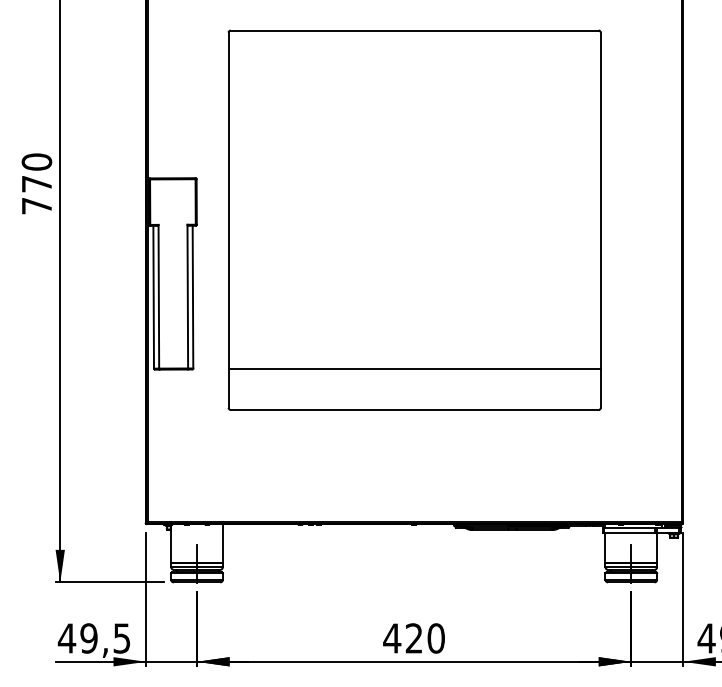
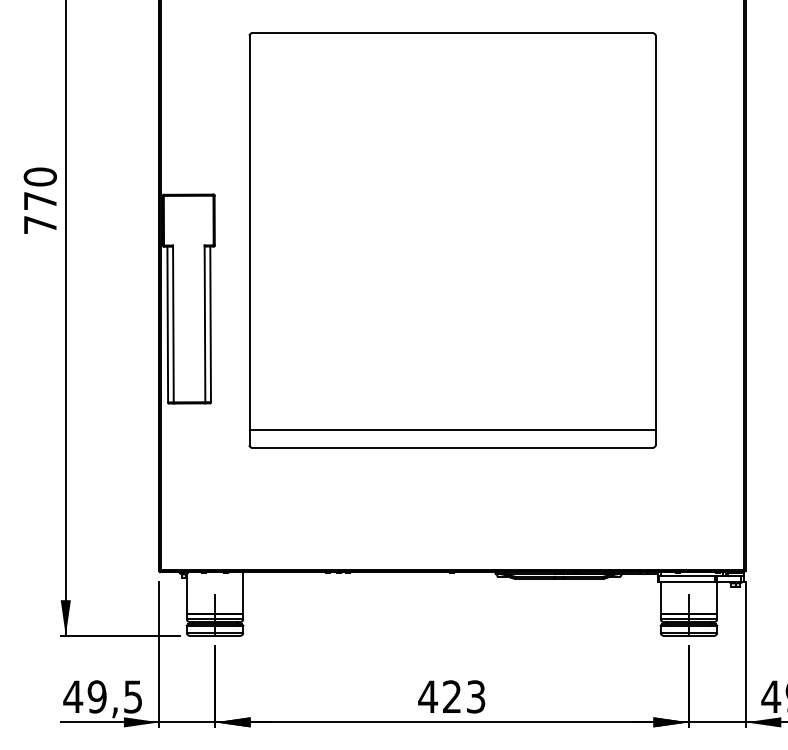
line: (414, 368) -> (452, 429), moved
text: (435, 638) -> (475, 696), 420 -> 423

